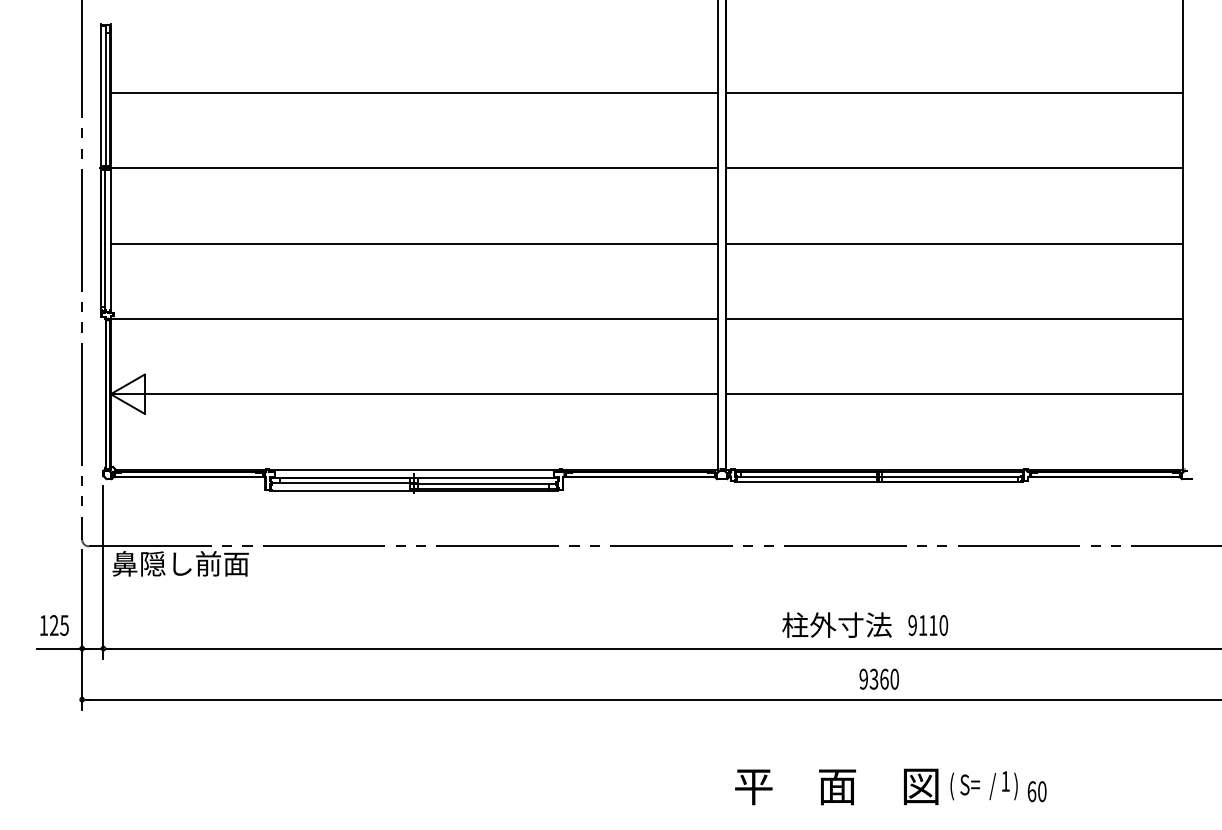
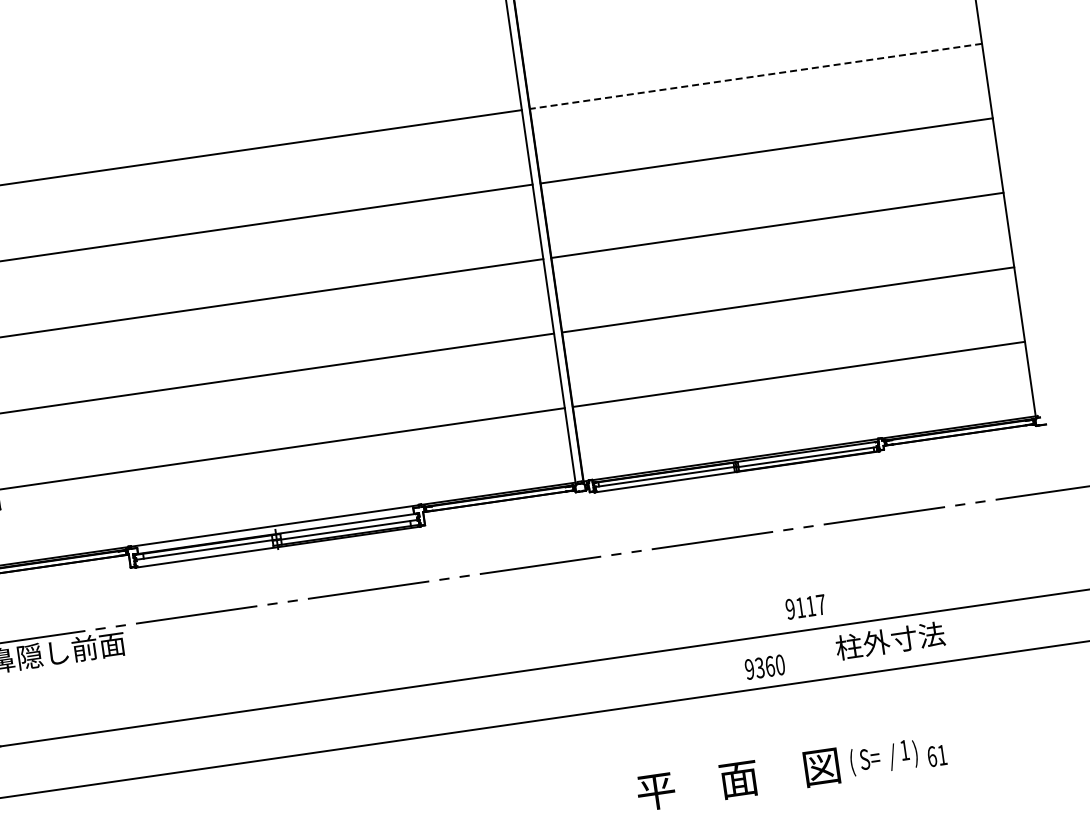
line: (954, 93) -> (755, 76), solid -> dashed
text: (836, 624) -> (889, 640), moved
text: (943, 625) -> (820, 604), 9110 -> 9117
text: (1042, 791) -> (942, 755), 60 -> 61

